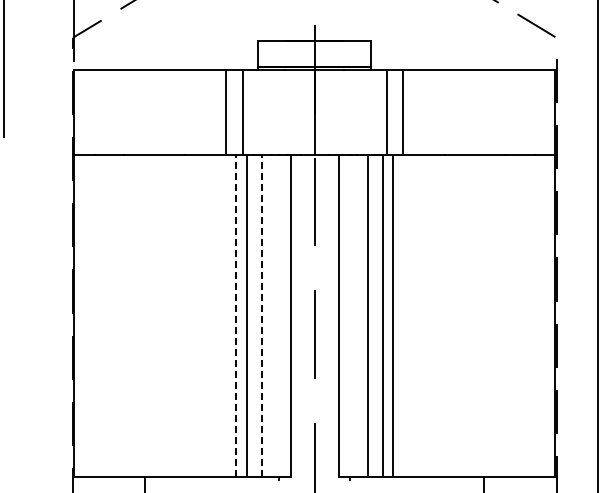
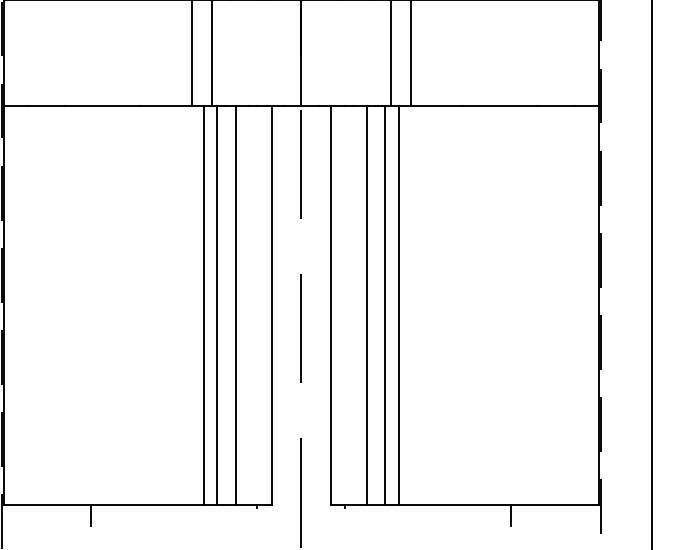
line: (236, 315) -> (204, 304), dashed -> solid
line: (261, 315) -> (235, 304), dashed -> solid

